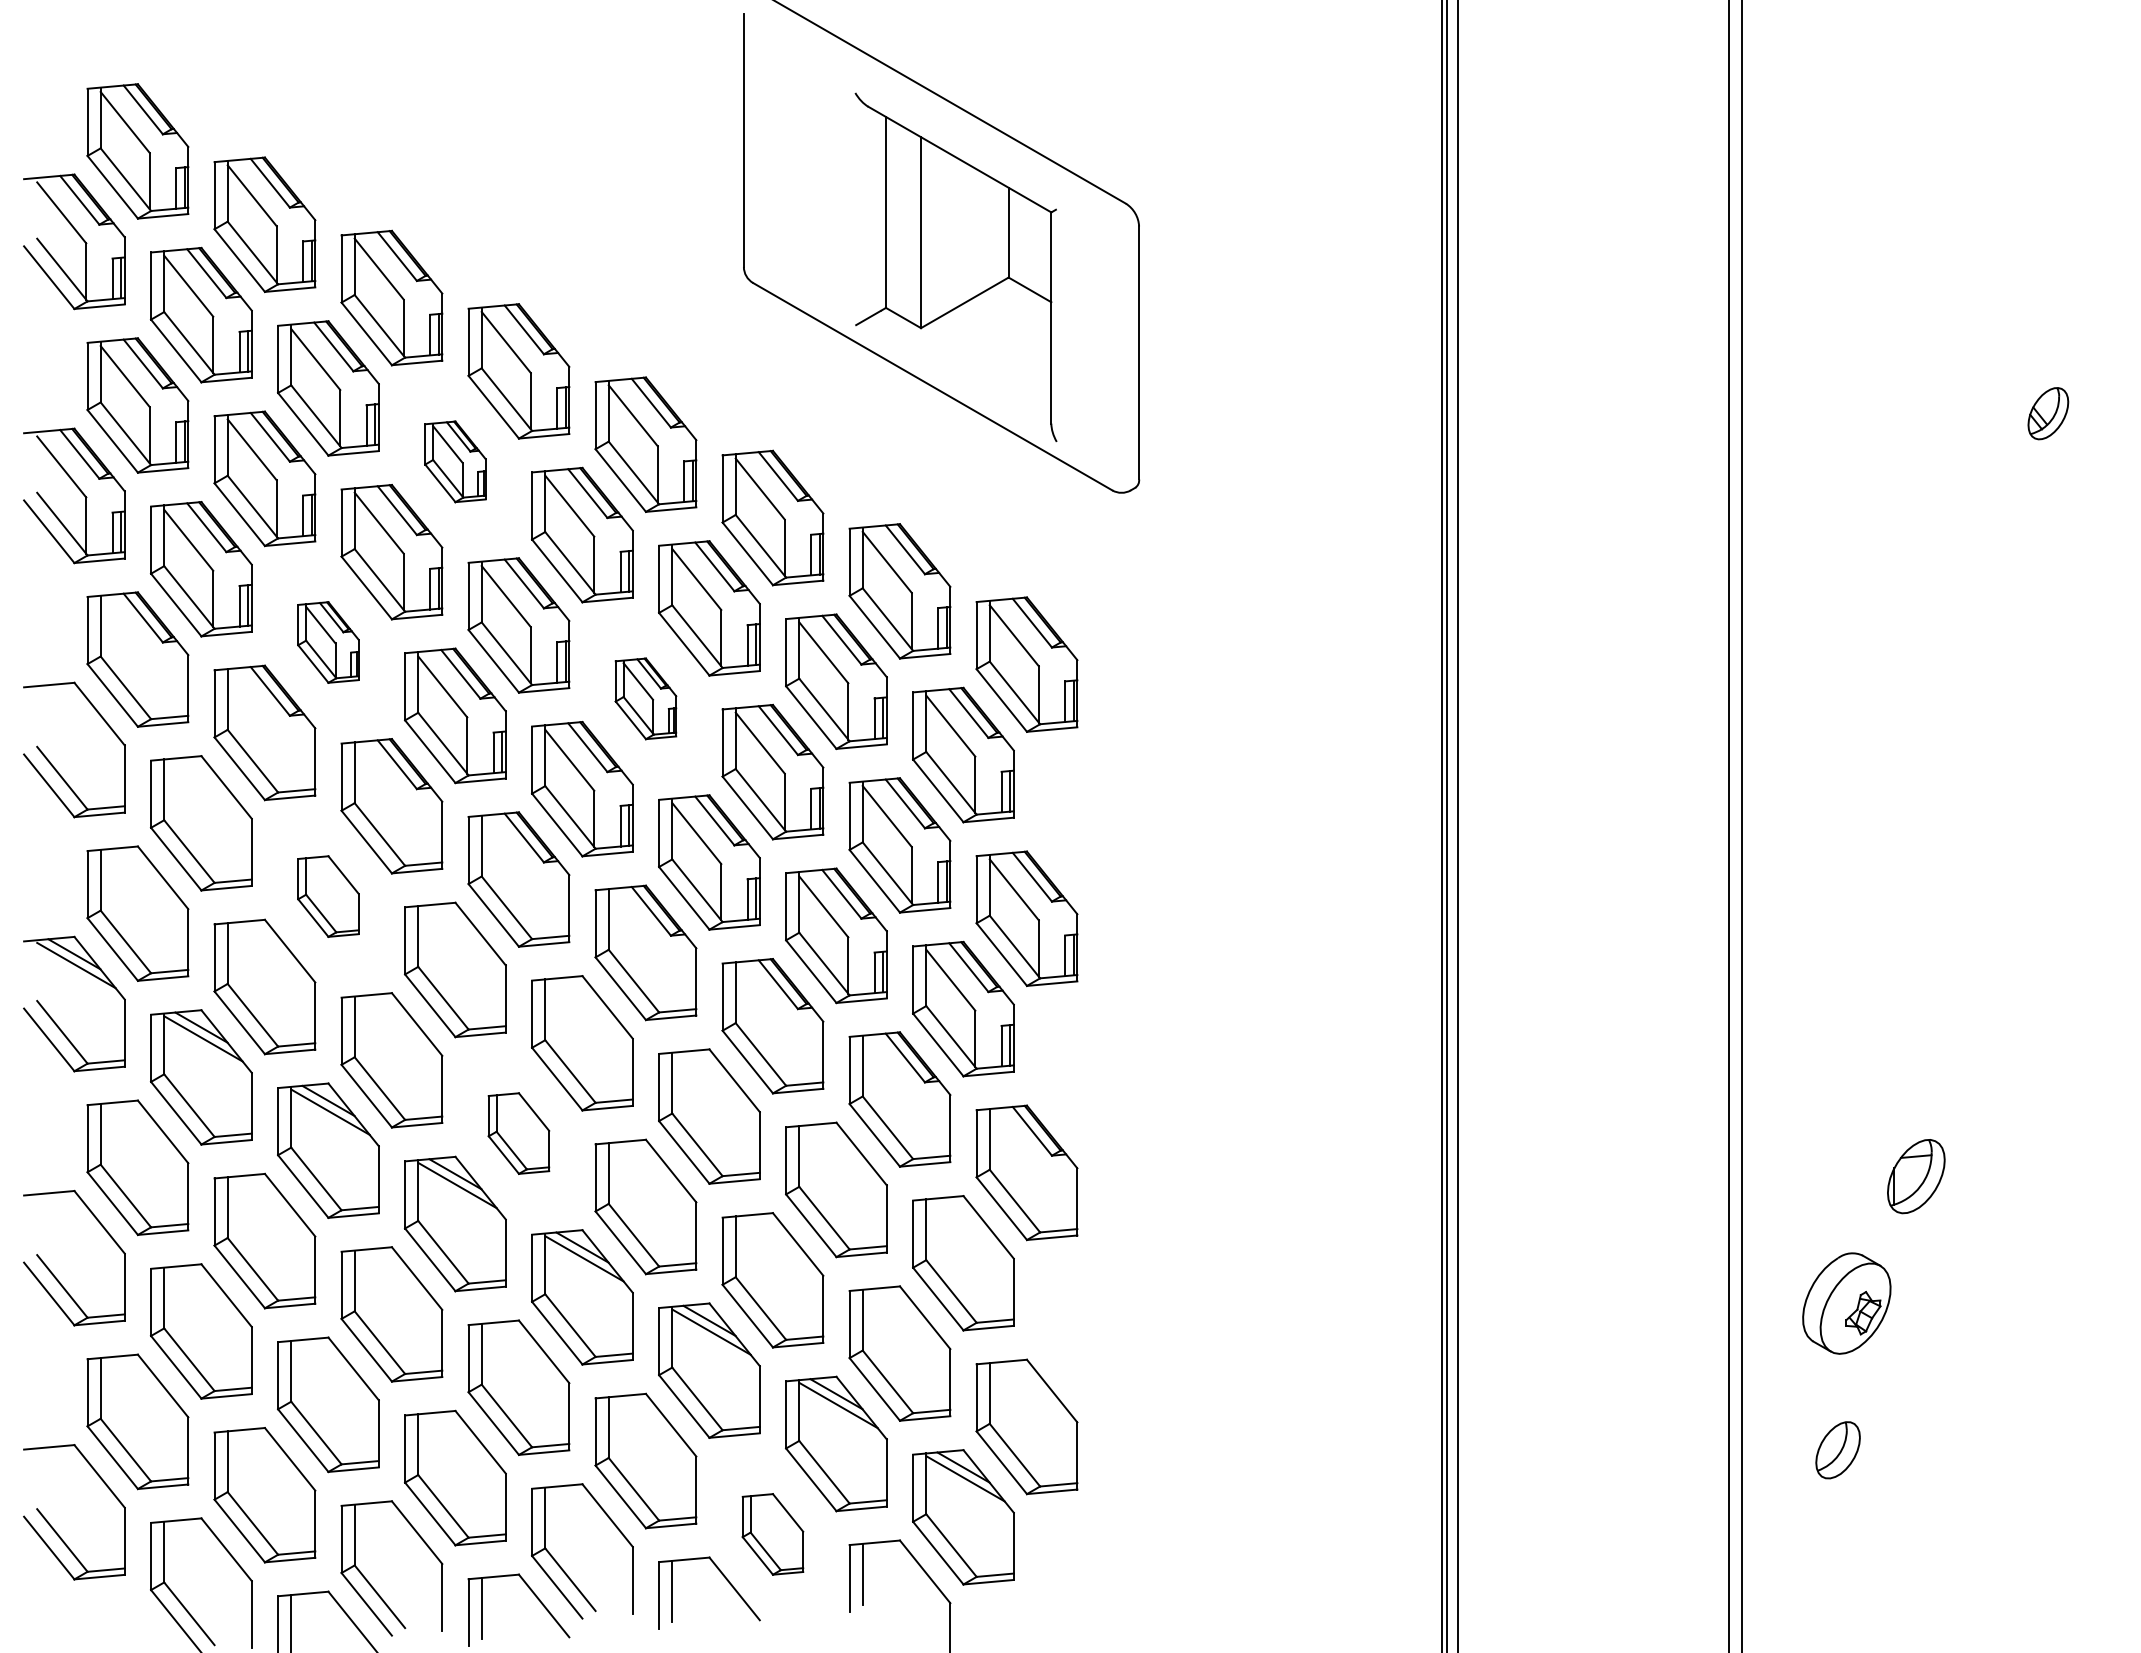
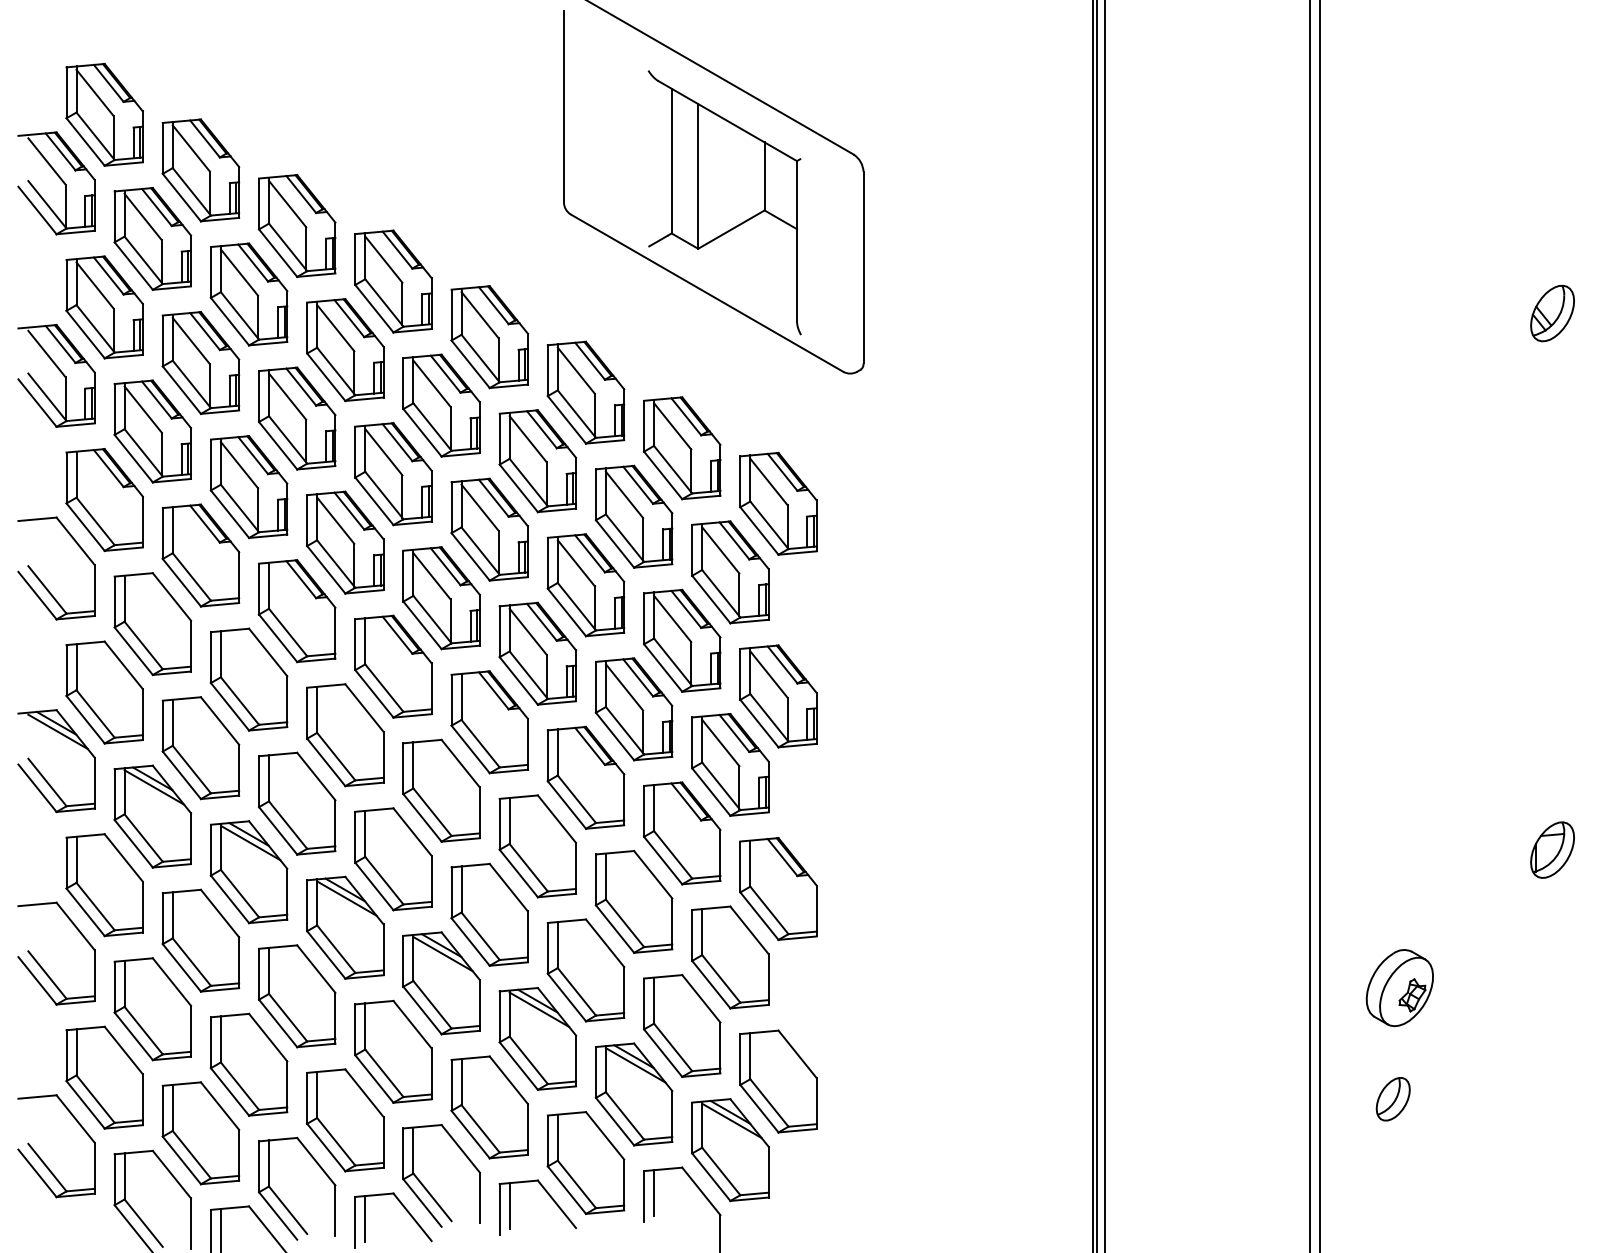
part: (2048, 413) -> (1552, 313), size x1.43
part: (455, 461) -> (345, 349), size x1.67
part: (328, 642) -> (249, 487), size x1.67
part: (645, 698) -> (489, 529), size x1.67
part: (328, 896) -> (249, 679), size x1.67
part: (518, 1133) -> (393, 859), size x1.67
part: (1916, 1176) -> (1552, 850), moved
part: (772, 1534) -> (585, 1163), size x1.67

